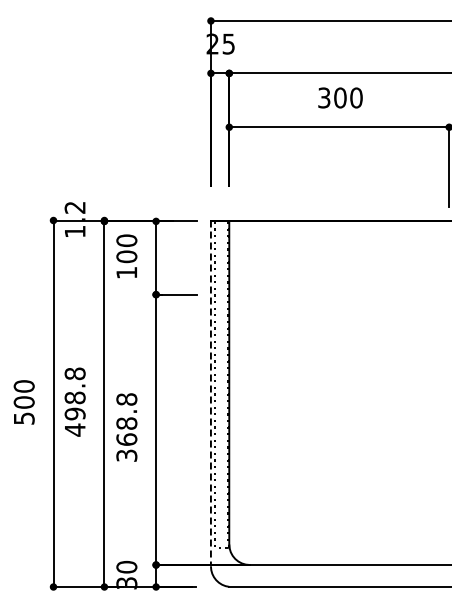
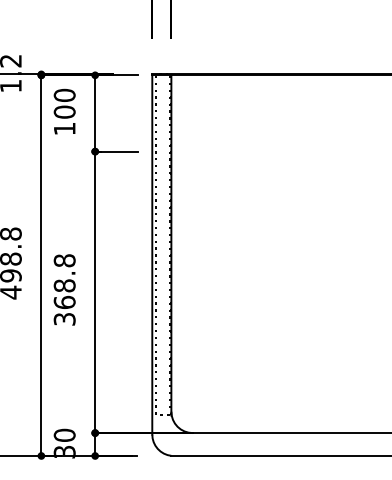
line: (210, 393) -> (151, 254), dashed -> solid

